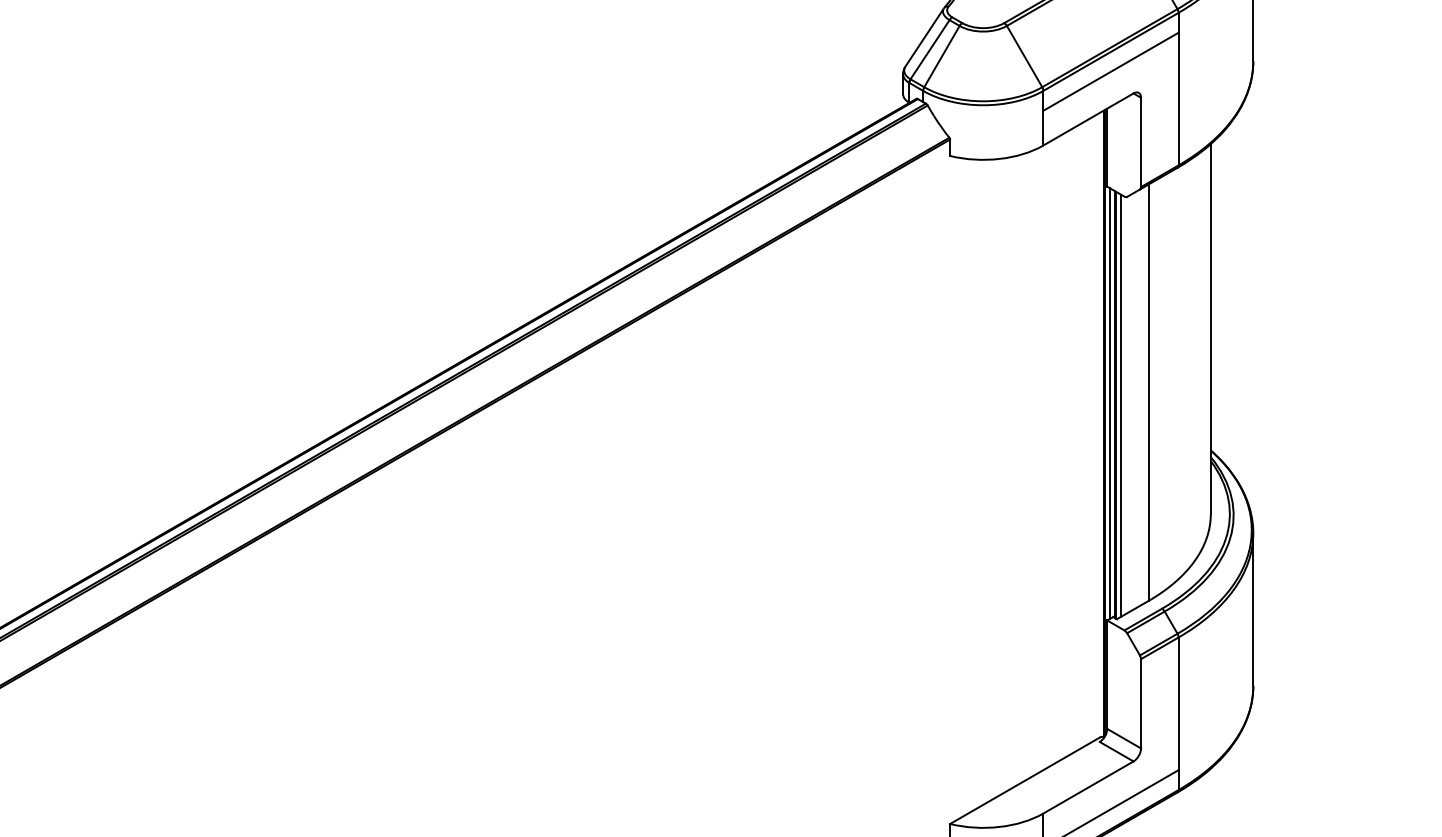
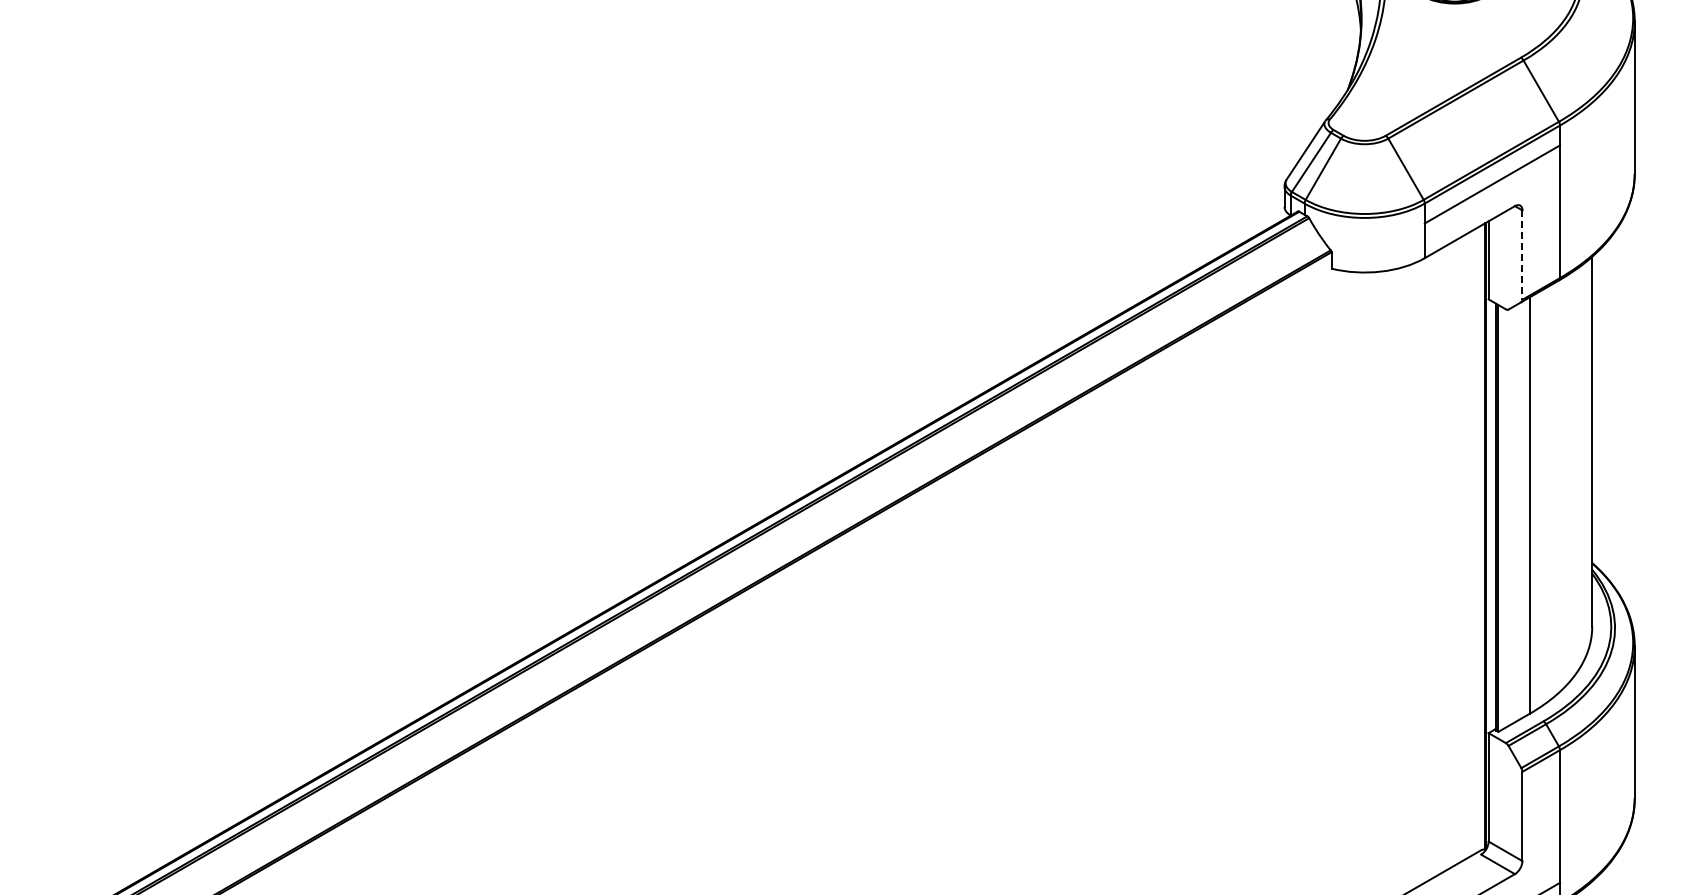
line: (1141, 142) -> (1522, 255), solid -> dashed
line: (1109, 402) -> (1490, 515), removed
line: (1121, 405) -> (1502, 518), removed

